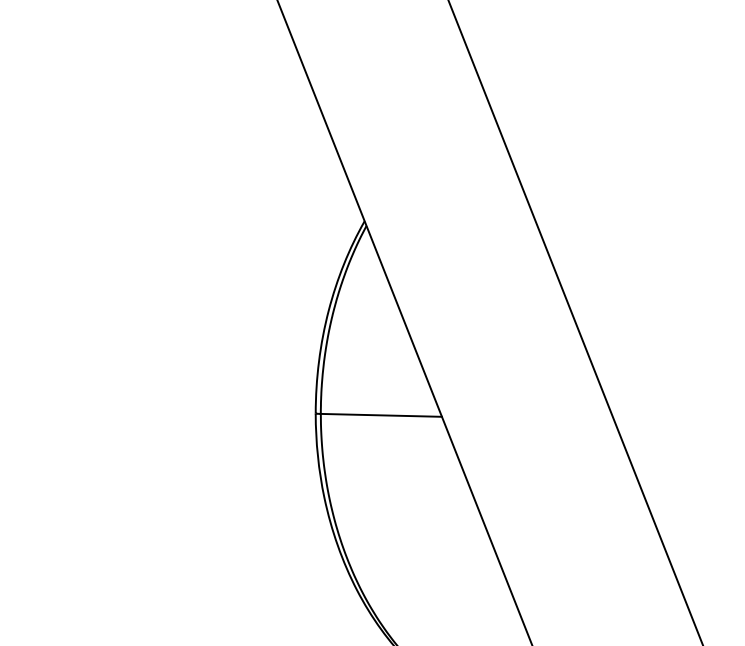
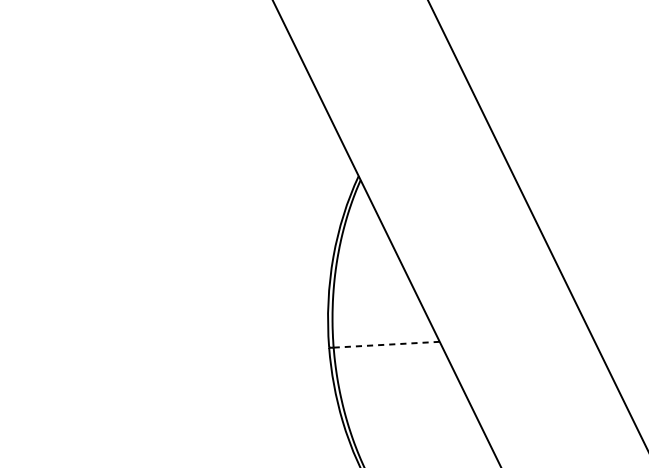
line: (381, 415) -> (386, 344), solid -> dashed

